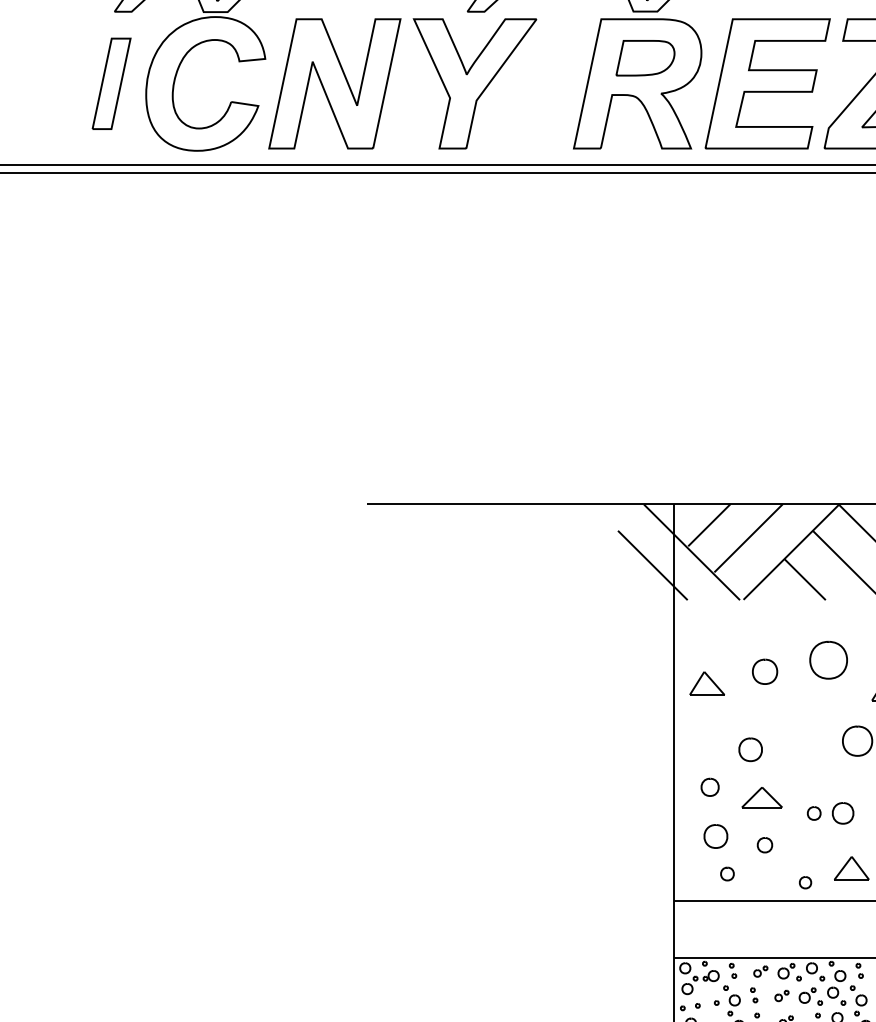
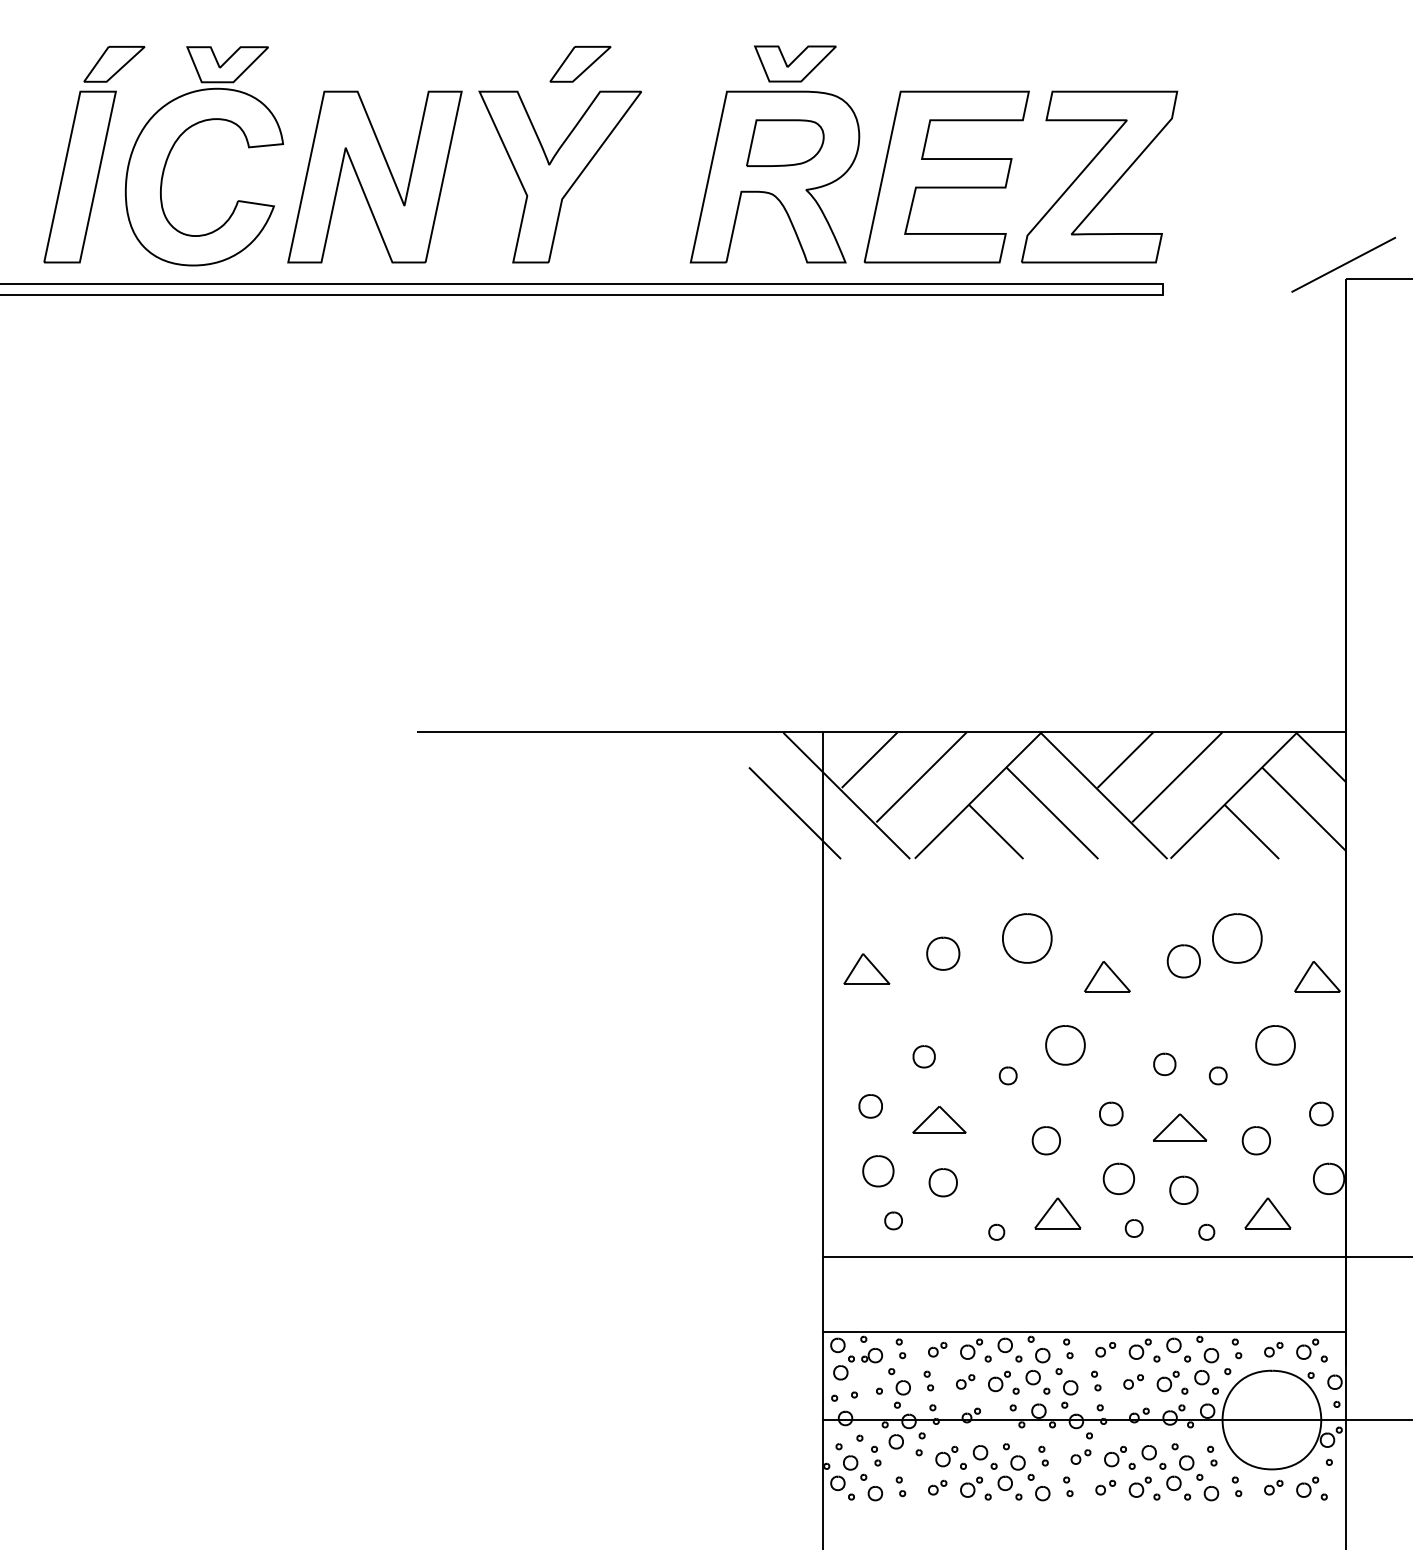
part: (111, 83) -> (79, 176), size x1.43
part: (750, 749) -> (923, 1056), size x0.71
part: (813, 813) -> (1007, 1075), moved
part: (764, 844) -> (942, 1182), size x1.43

